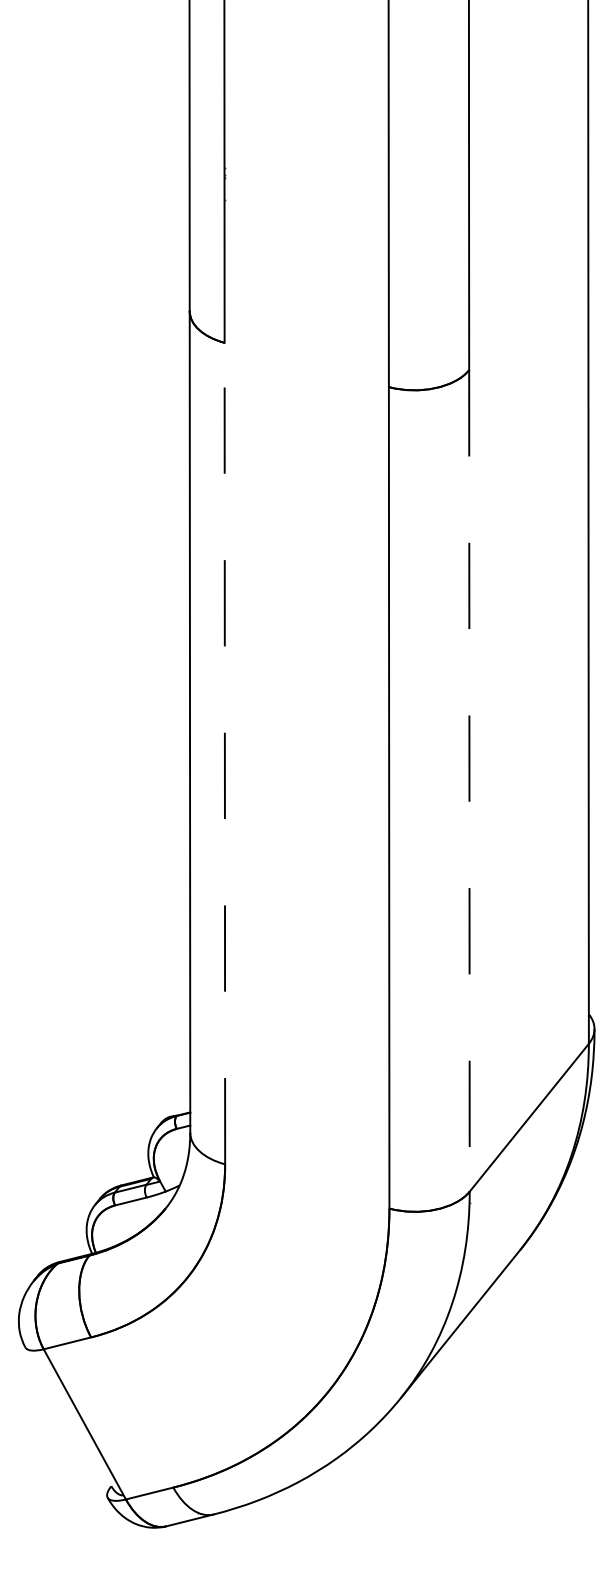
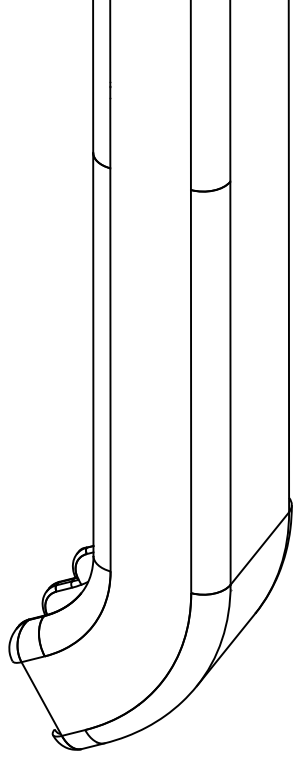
line: (224, 752) -> (110, 369), dashed -> solid
line: (469, 781) -> (230, 383), dashed -> solid

